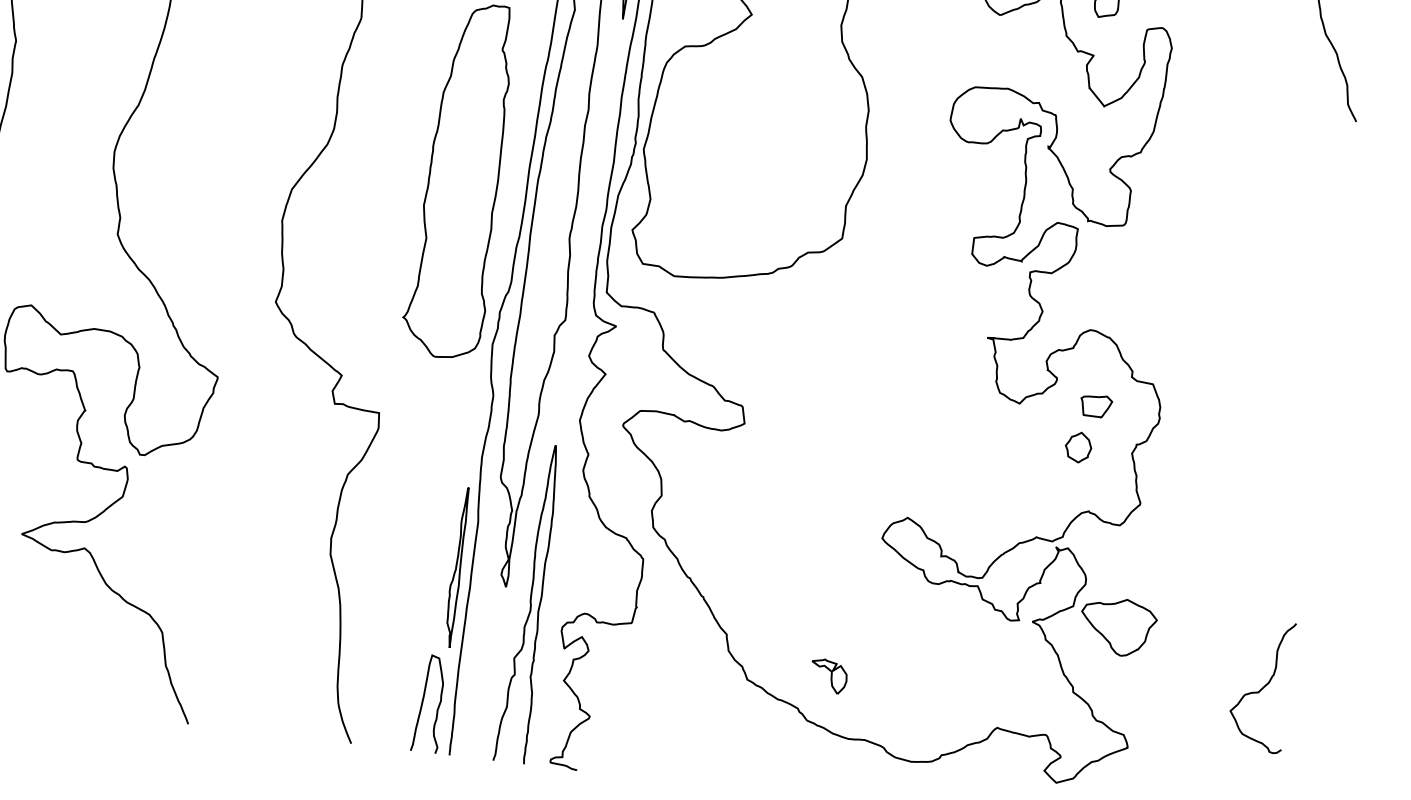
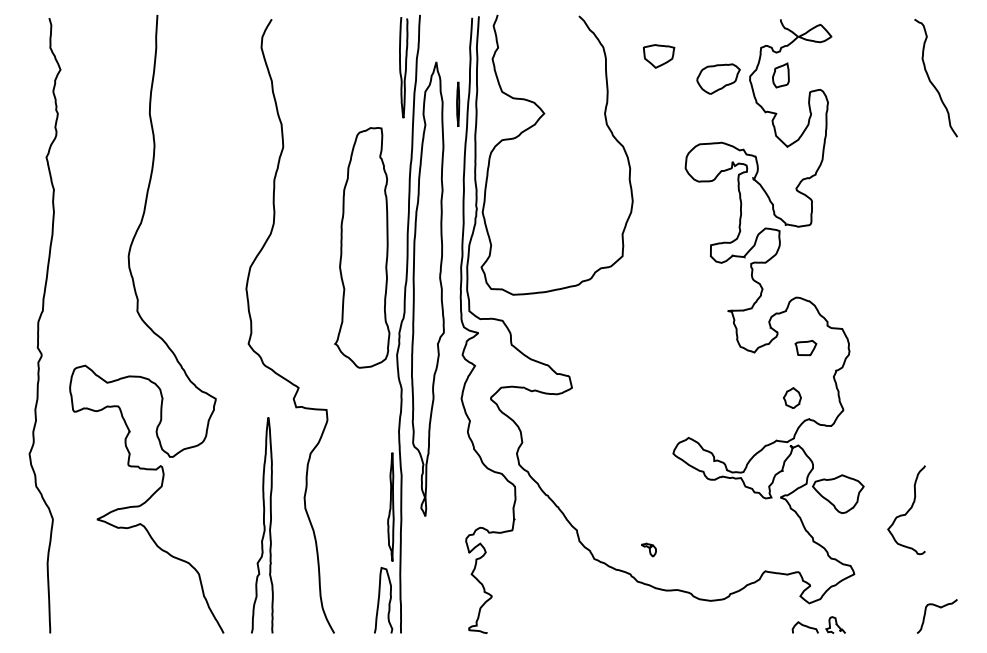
part: (1077, 446) -> (791, 397), moved
curve: (529, 603) -> (263, 525), moved
part: (828, 675) -> (648, 549), size x0.6
curve: (1262, 686) -> (907, 510), moved

